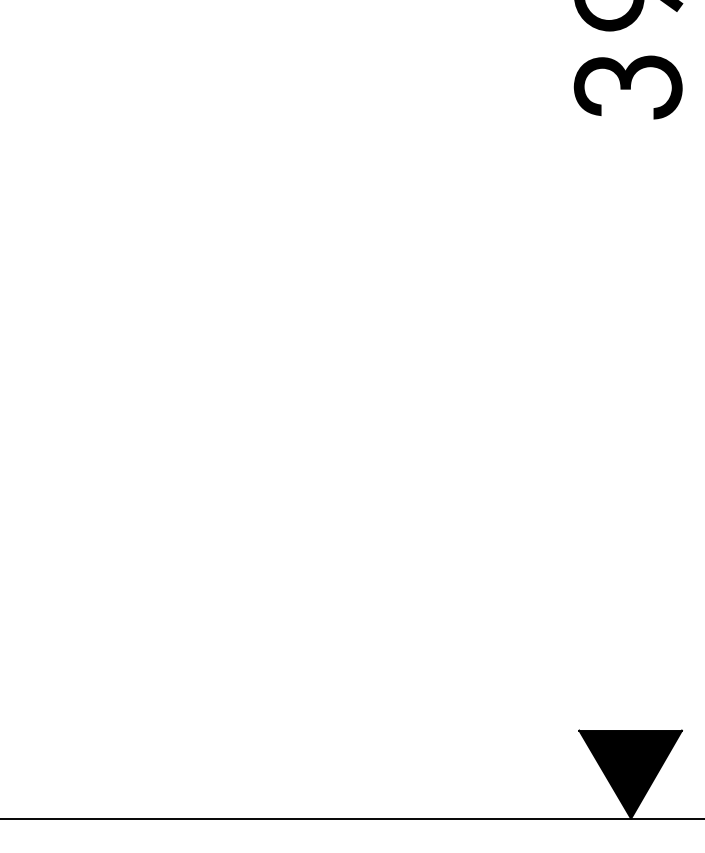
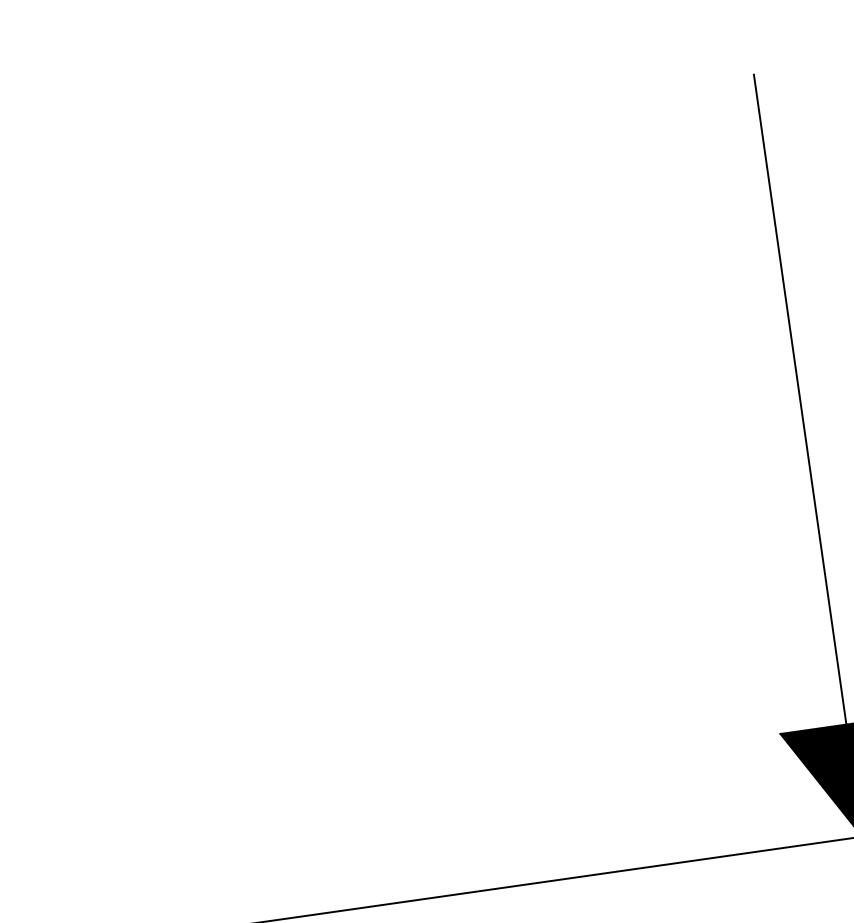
line: (631, 475) -> (800, 399), added

